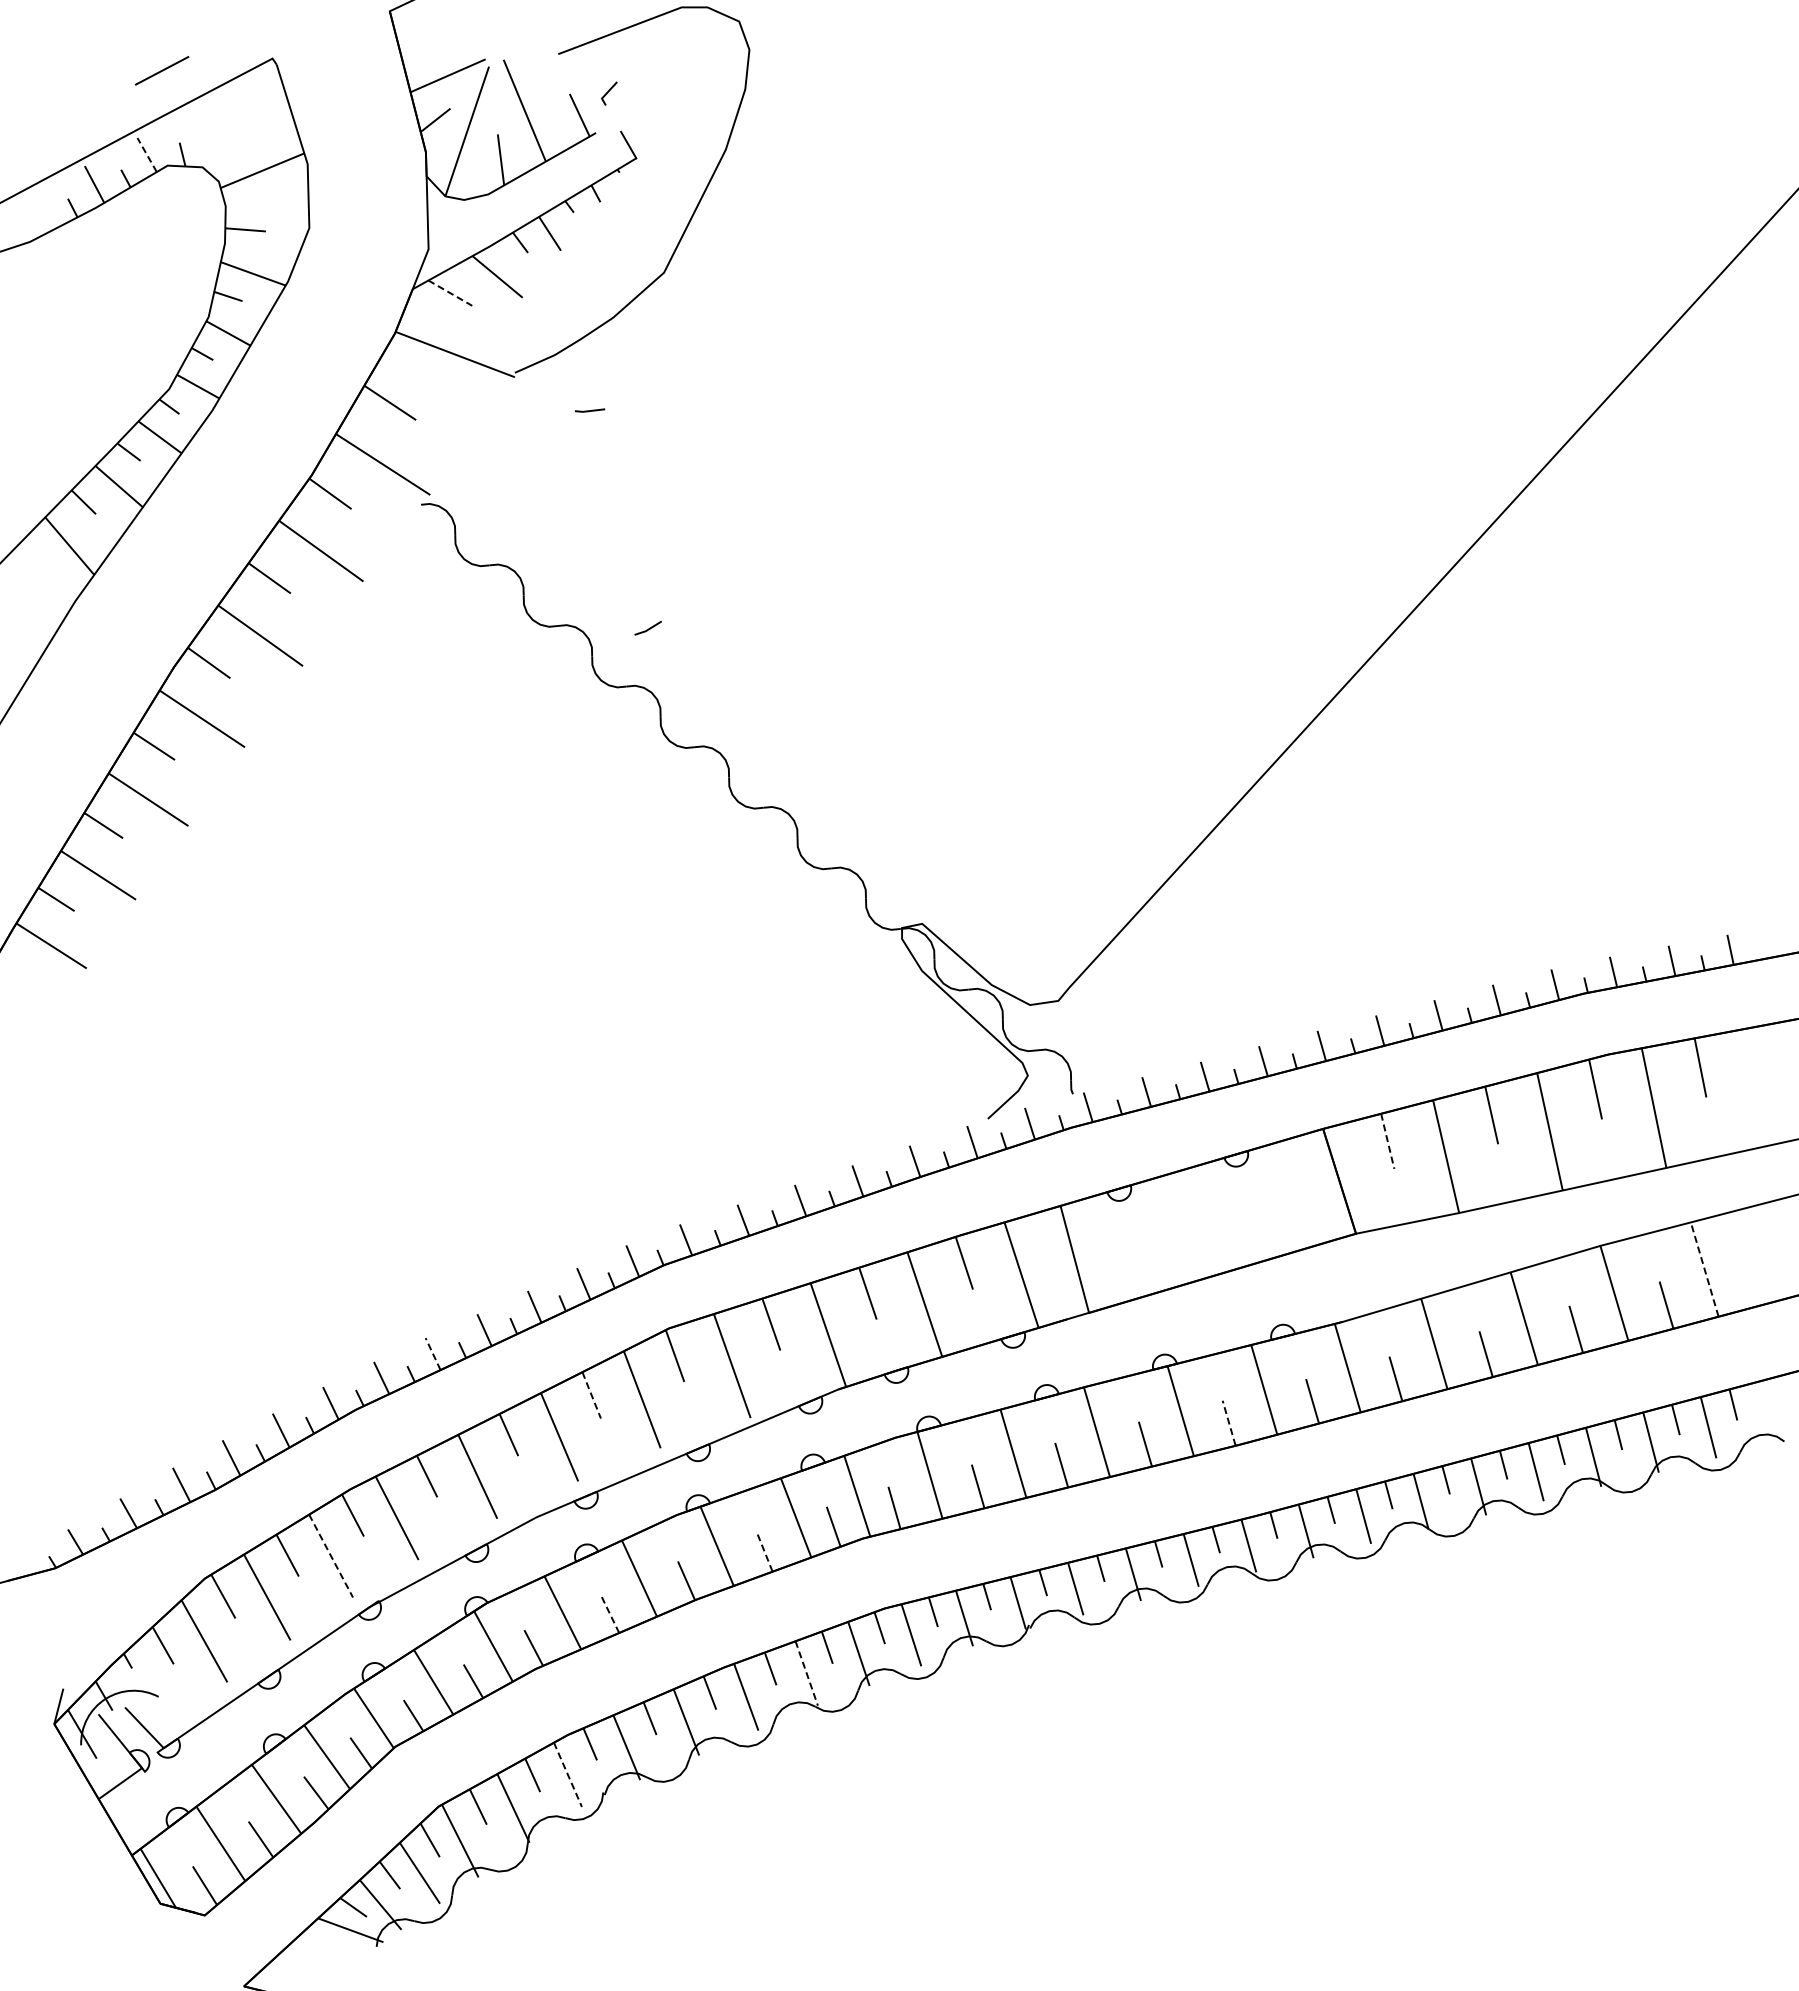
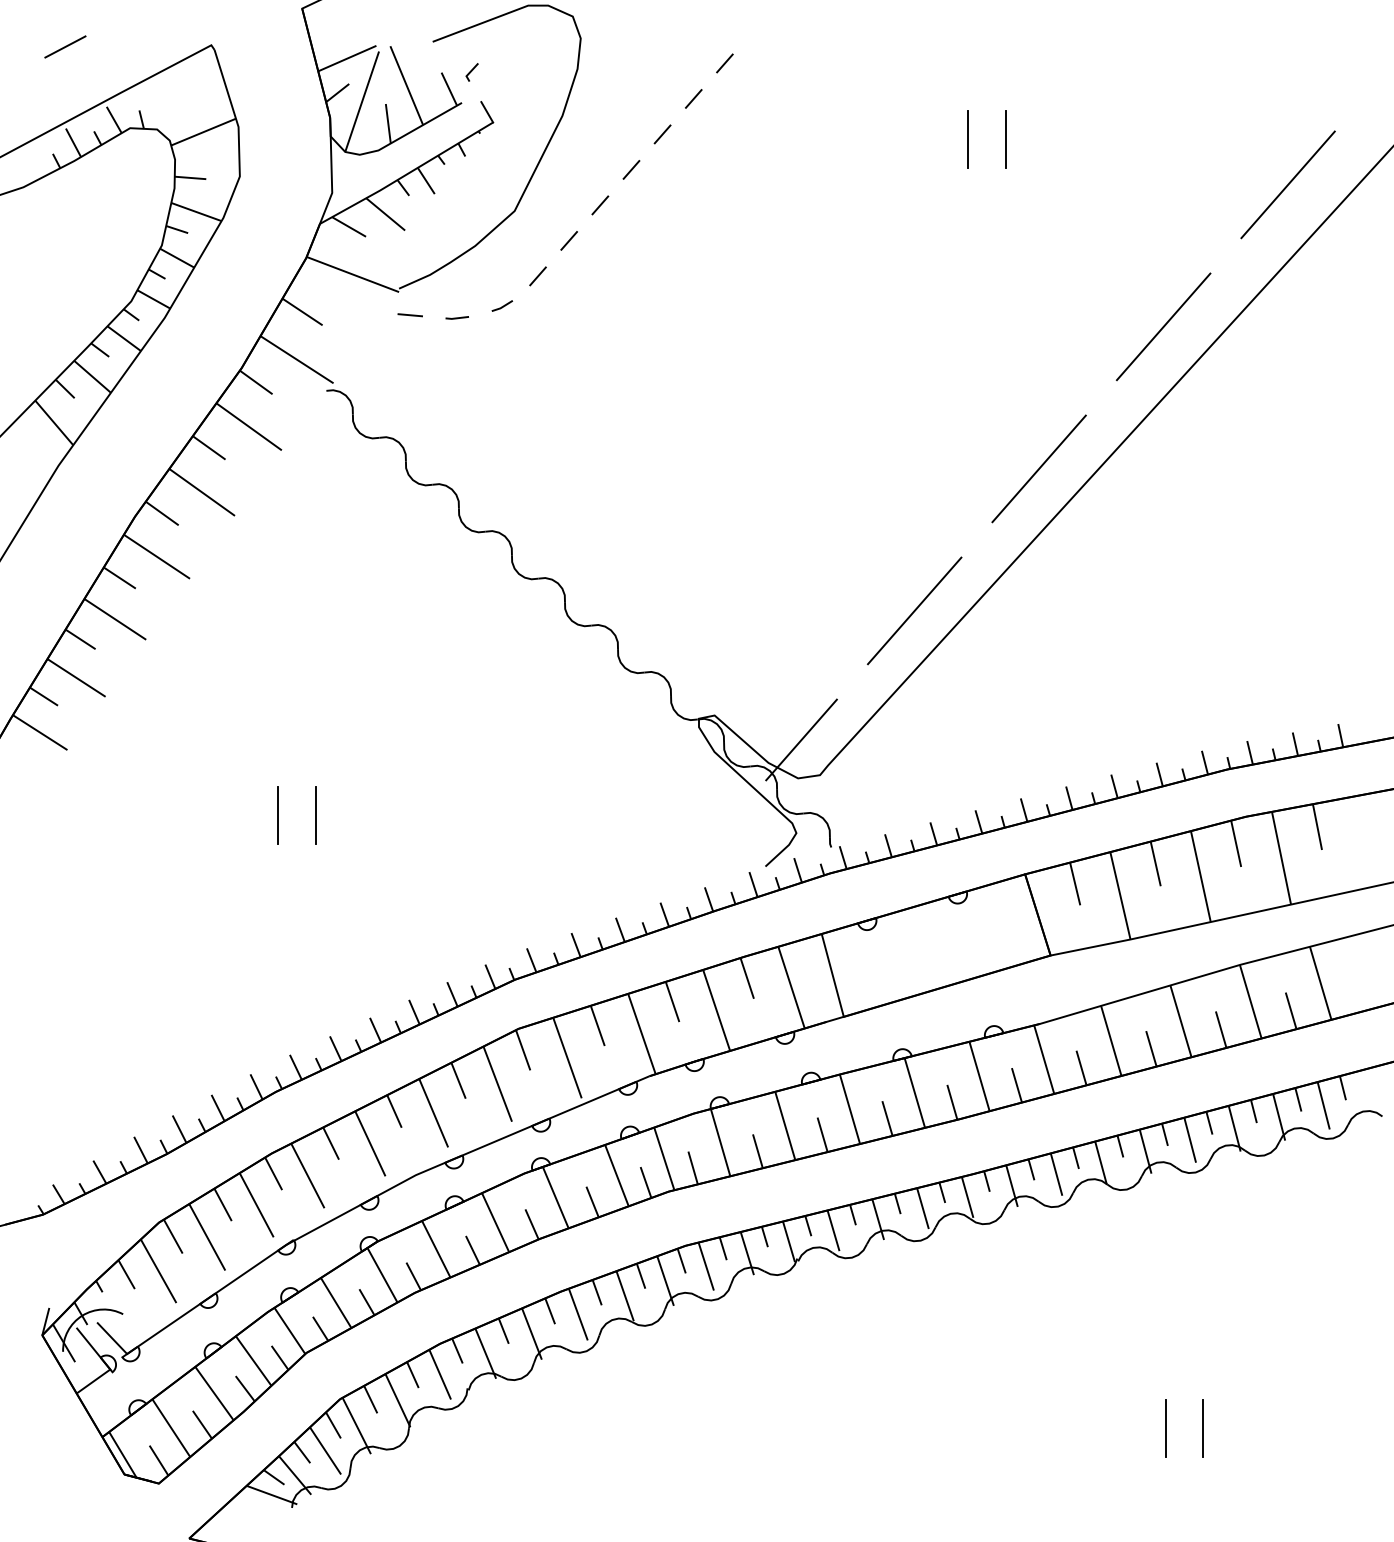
line: (162, 70) -> (65, 46), moved
line: (935, 81) -> (724, 63), added
line: (895, 127) -> (693, 98), added
line: (146, 154) -> (113, 119), dashed -> solid
line: (855, 173) -> (662, 134), added
line: (1249, 179) -> (968, 138), added
line: (1298, 179) -> (1006, 138), added
line: (814, 219) -> (631, 169), added
line: (1662, 238) -> (1288, 184), added
line: (774, 264) -> (600, 204), added
line: (450, 293) -> (349, 227), dashed -> solid
line: (734, 310) -> (569, 240), added
line: (694, 356) -> (538, 276), added
line: (529, 406) -> (410, 314), added
line: (1501, 421) -> (1163, 326), added
line: (1340, 605) -> (1038, 468), added
line: (648, 628) -> (502, 306), moved
line: (1180, 788) -> (914, 610), added
line: (1034, 955) -> (801, 740), added
line: (358, 1052) -> (277, 815), added
line: (407, 1052) -> (315, 815), added
line: (1387, 1141) -> (1075, 884), dashed -> solid
line: (1704, 1269) -> (1320, 983), dashed -> solid
line: (433, 1354) -> (336, 1049), dashed -> solid
line: (591, 1395) -> (458, 1080), dashed -> solid
line: (1229, 1422) -> (952, 1101), dashed -> solid
line: (764, 1551) -> (592, 1201), dashed -> solid
line: (331, 1556) -> (257, 1205), dashed -> solid
line: (610, 1614) -> (473, 1250), dashed -> solid
line: (806, 1673) -> (624, 1296), dashed -> solid
line: (568, 1775) -> (440, 1375), dashed -> solid
line: (1504, 1843) -> (1165, 1427), added
line: (1553, 1843) -> (1203, 1427), added

